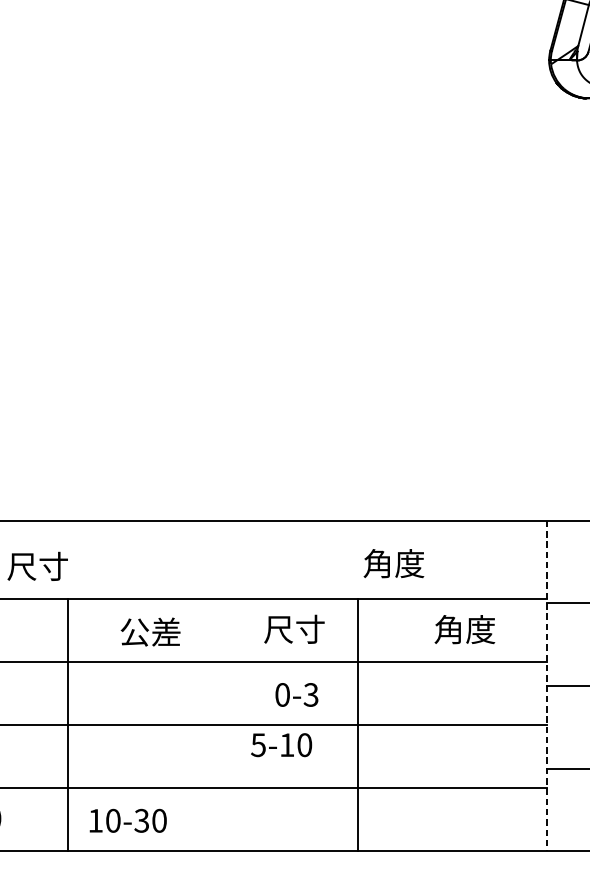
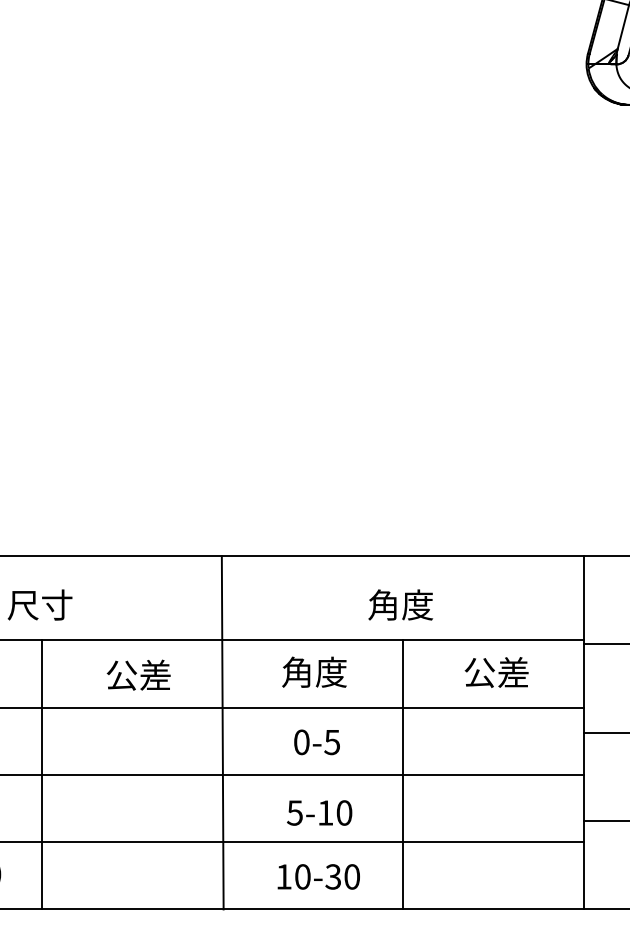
text: (393, 563) -> (400, 604), moved
text: (294, 628) -> (314, 671), 尺寸 -> 角度
text: (464, 629) -> (496, 672), 角度 -> 公差
text: (150, 631) -> (138, 674), moved
line: (208, 685) -> (222, 732), added
line: (547, 685) -> (584, 732), dashed -> solid
text: (310, 694) -> (331, 741), 0-3 -> 0-5
line: (68, 725) -> (42, 774), moved
line: (358, 725) -> (403, 774), moved
text: (281, 744) -> (319, 812), moved
text: (127, 820) -> (318, 876), moved

